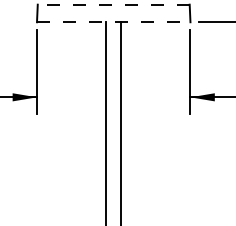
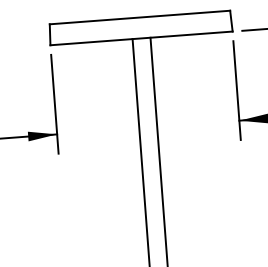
line: (113, 4) -> (139, 17), dashed -> solid
line: (113, 22) -> (141, 38), dashed -> solid

